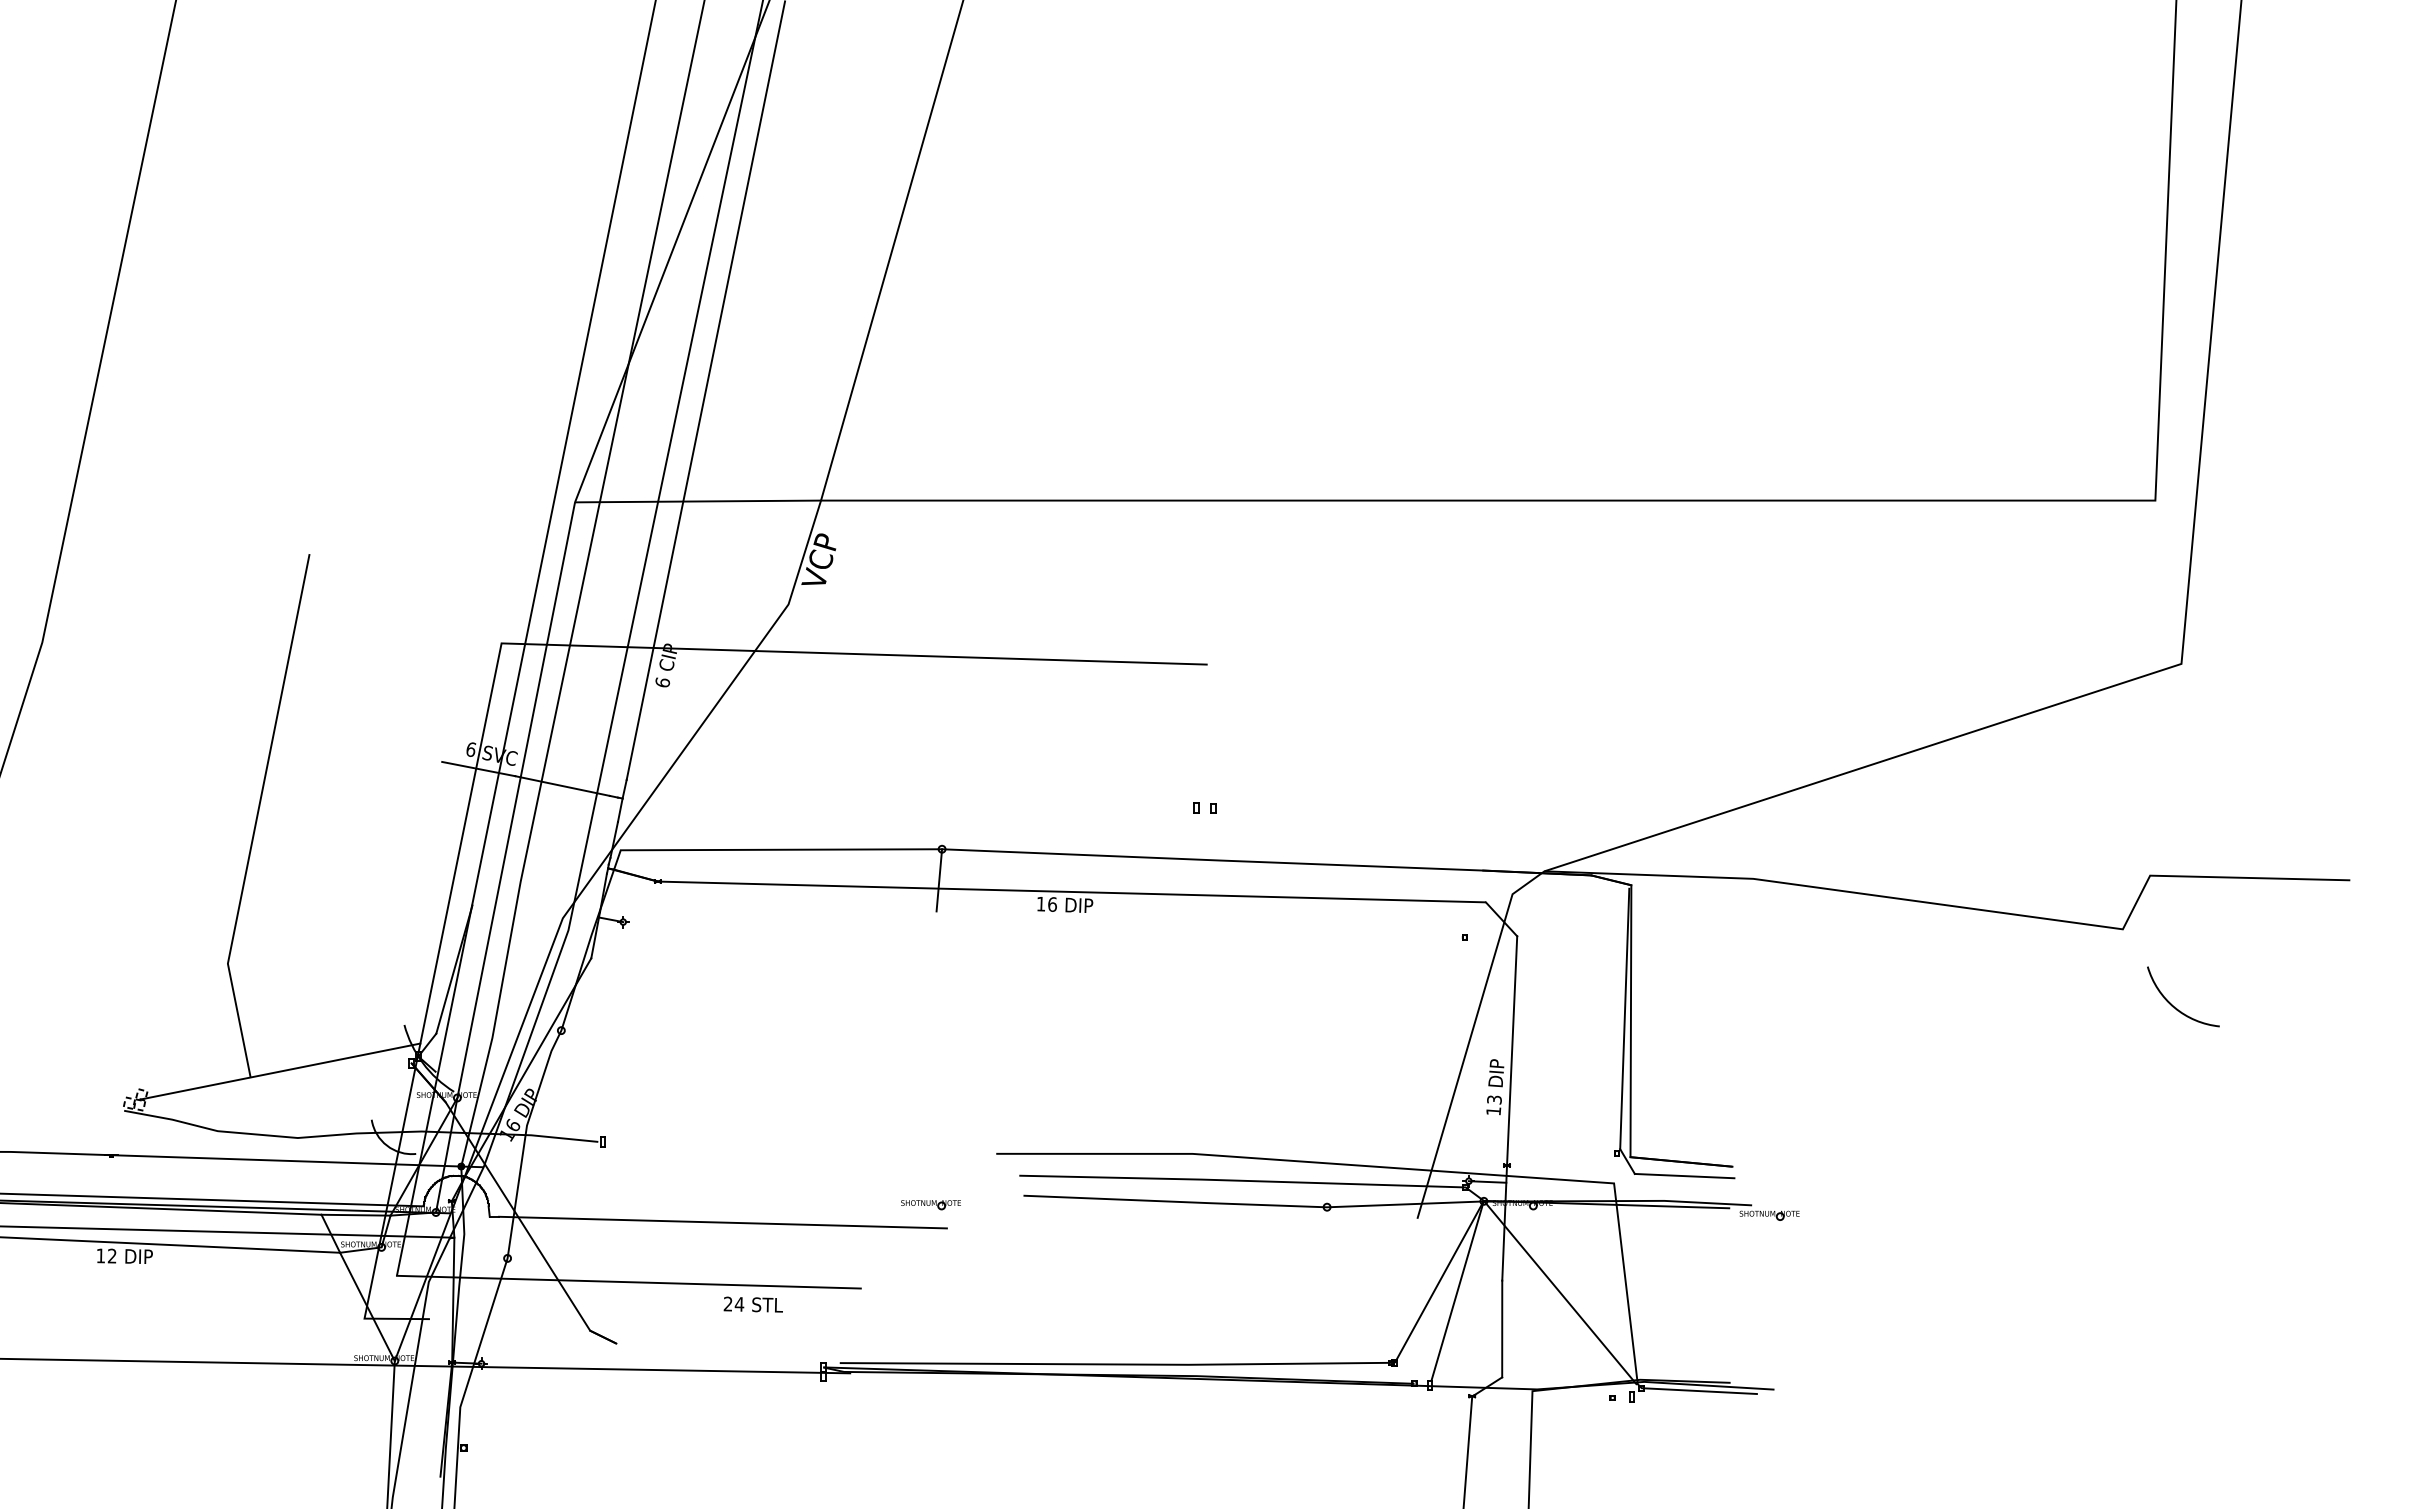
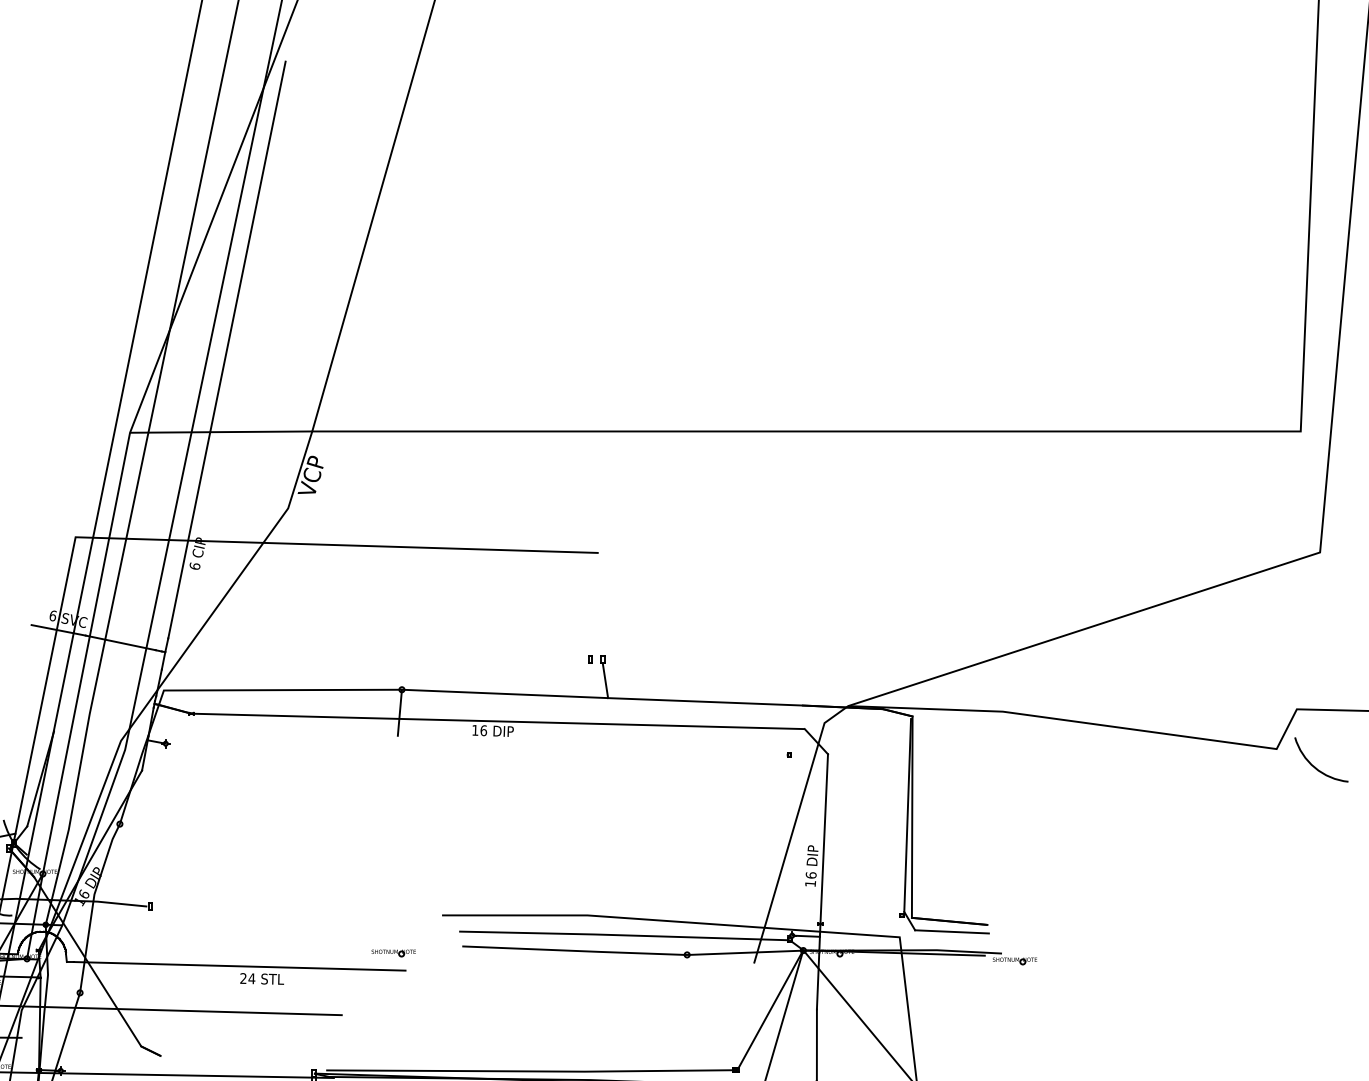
line: (1216, 836) -> (605, 680), added
arc: (2176, 1007) -> (1316, 767), moved
text: (1494, 1099) -> (811, 875), 13 -> 16
text: (752, 1304) -> (261, 978), moved

